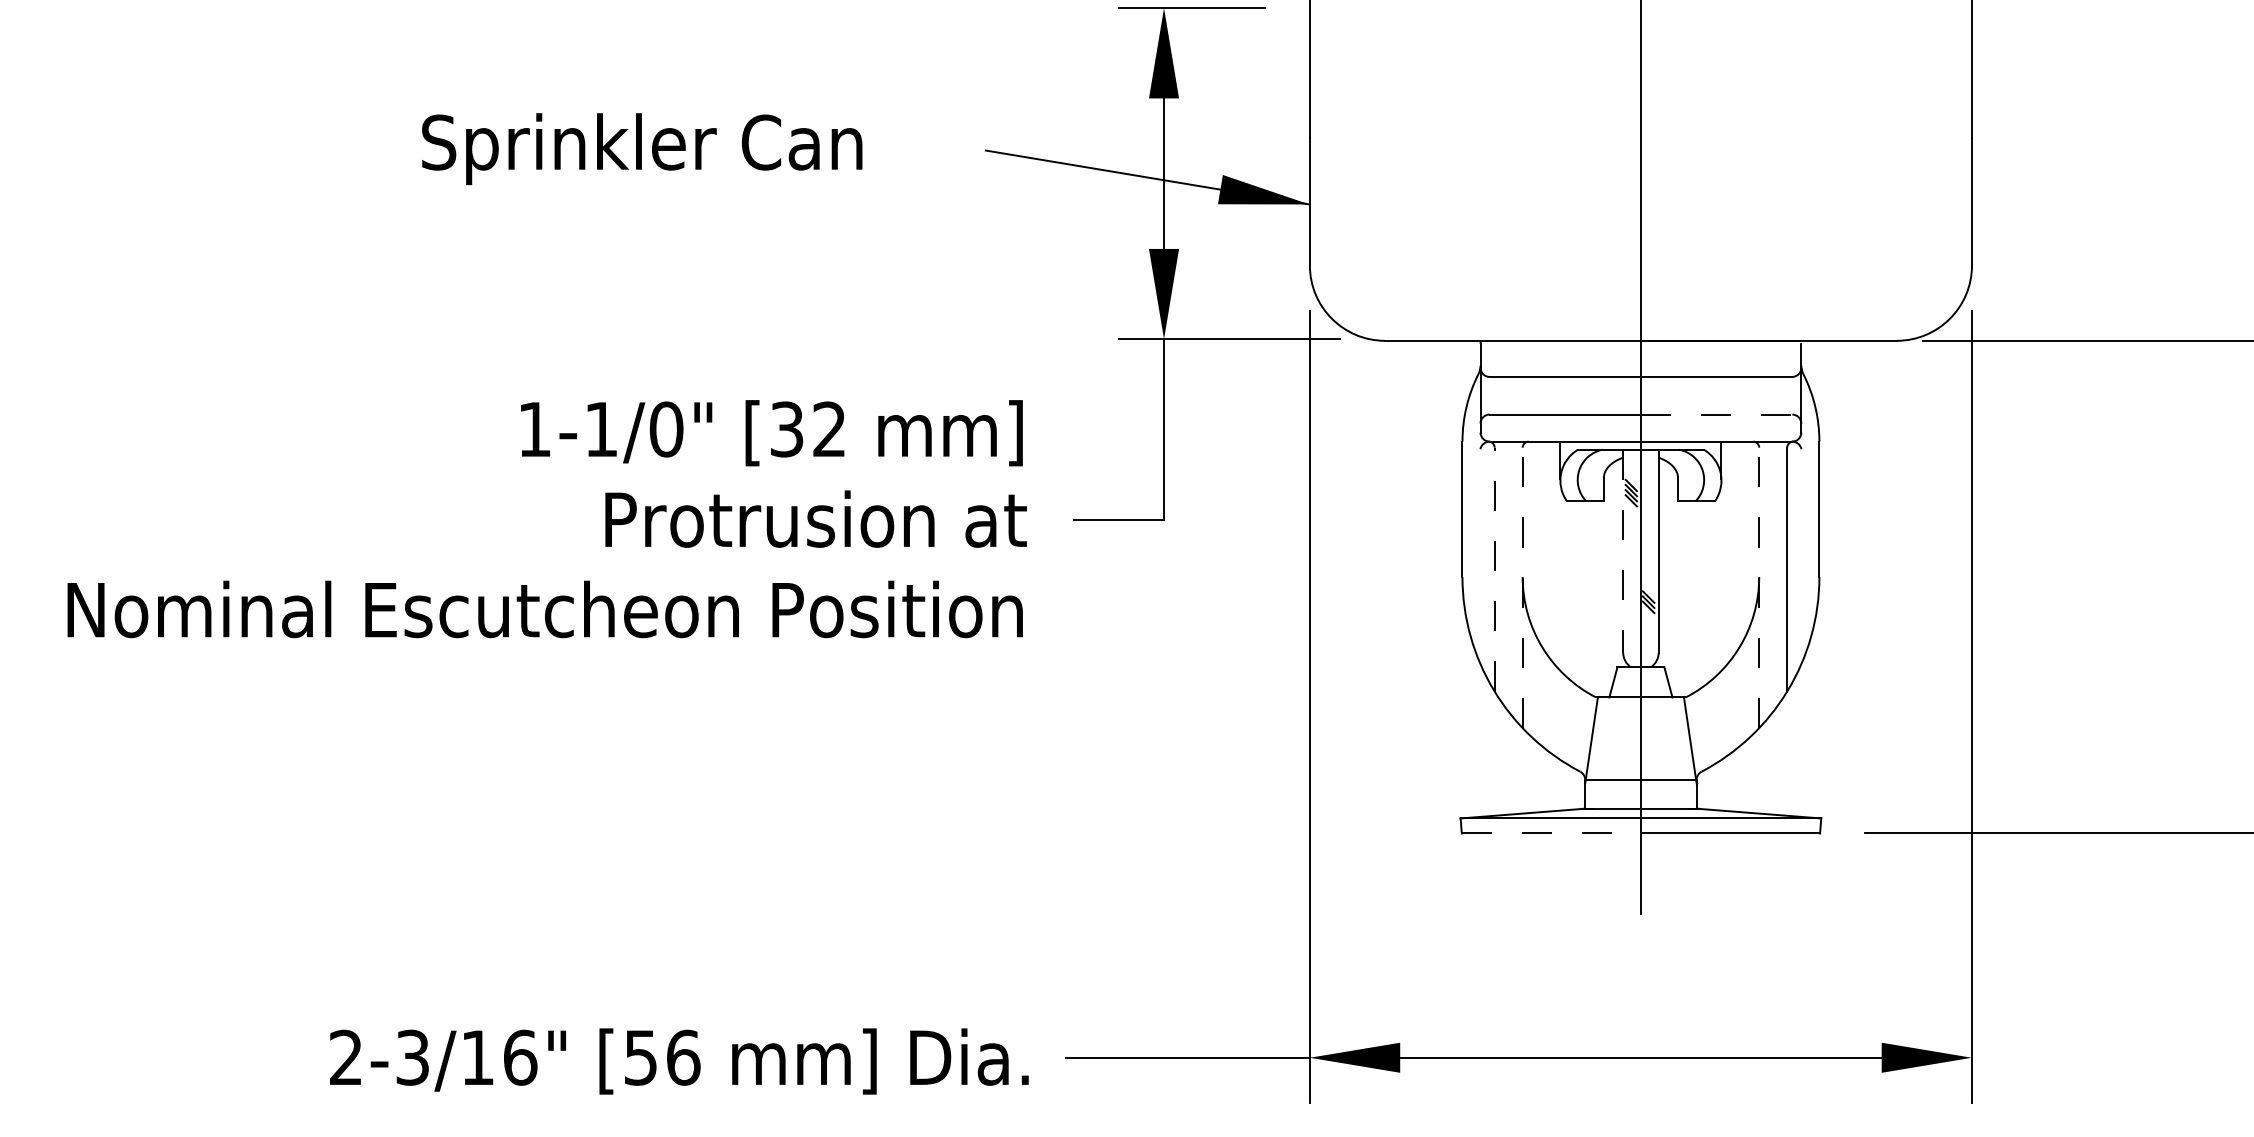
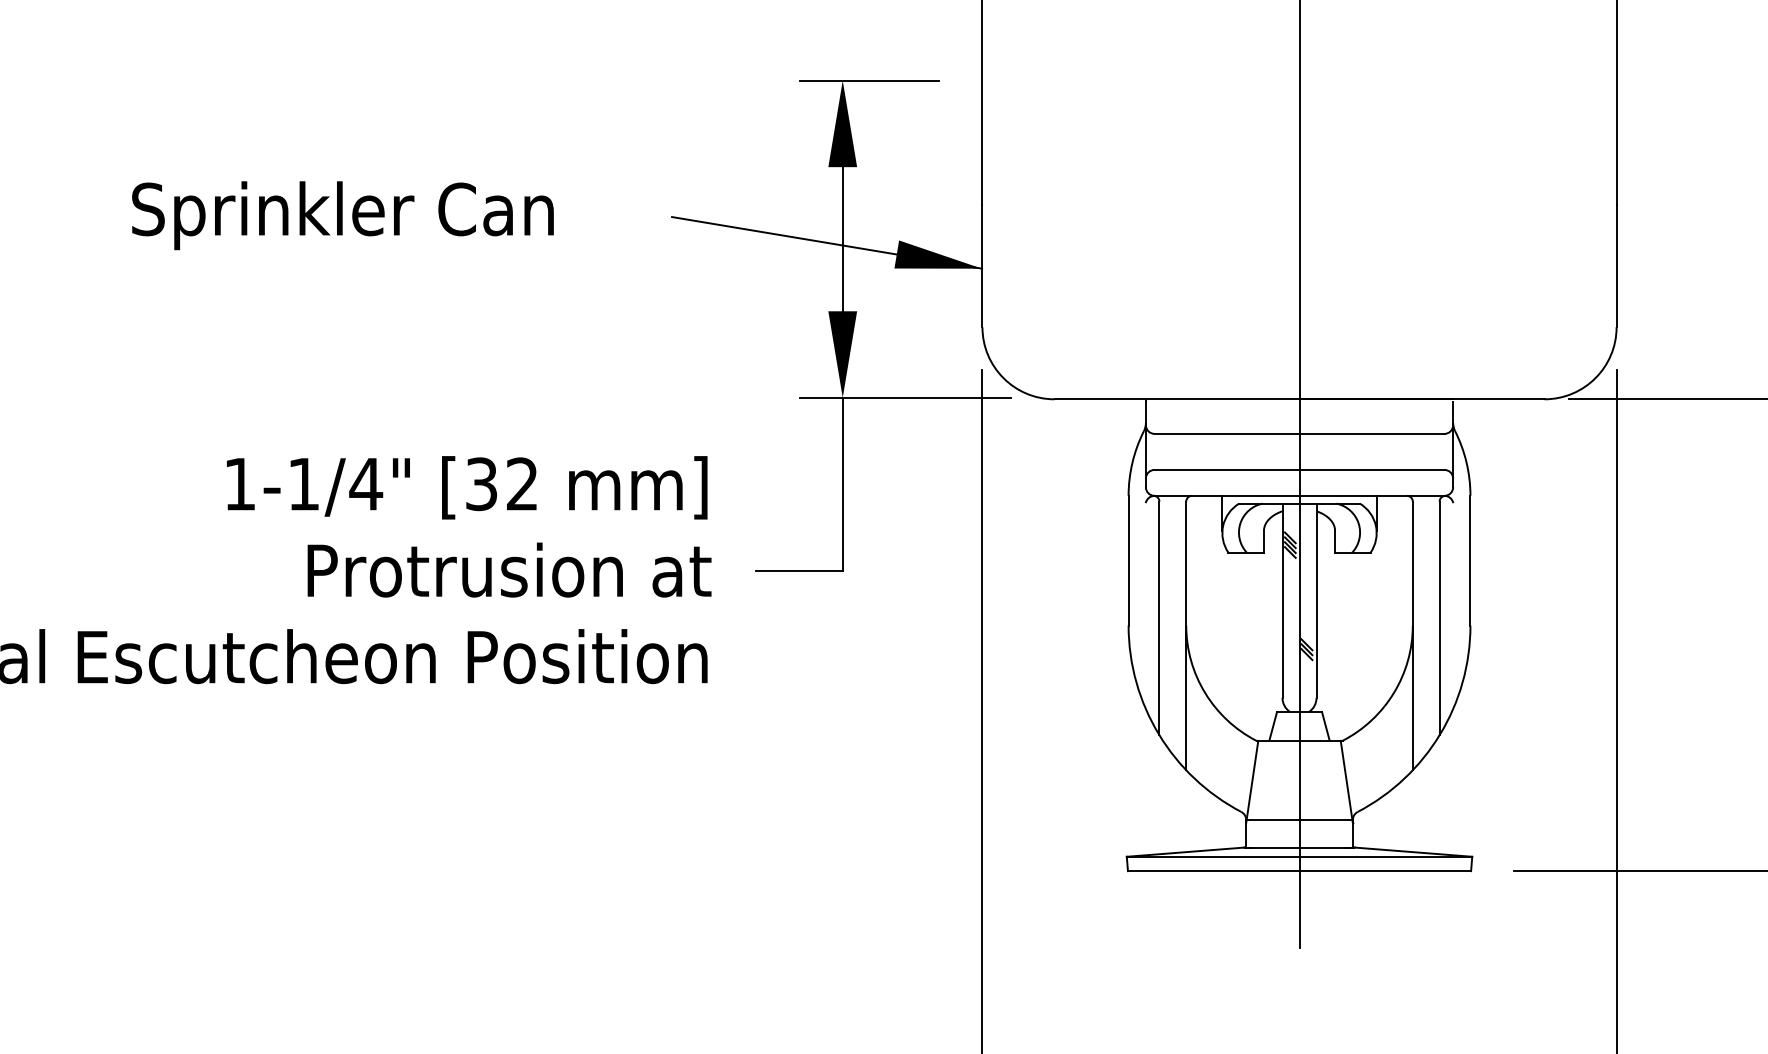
line: (1716, 414) -> (1371, 469), dashed -> solid
text: (666, 429) -> (366, 484), 1-1/0" -> 1-1/4"
line: (1623, 551) -> (1282, 601), dashed -> solid
line: (1494, 569) -> (1159, 618), dashed -> solid
line: (1522, 587) -> (1186, 635), dashed -> solid
line: (1759, 587) -> (1413, 635), dashed -> solid
line: (1551, 833) -> (1213, 871), dashed -> solid

